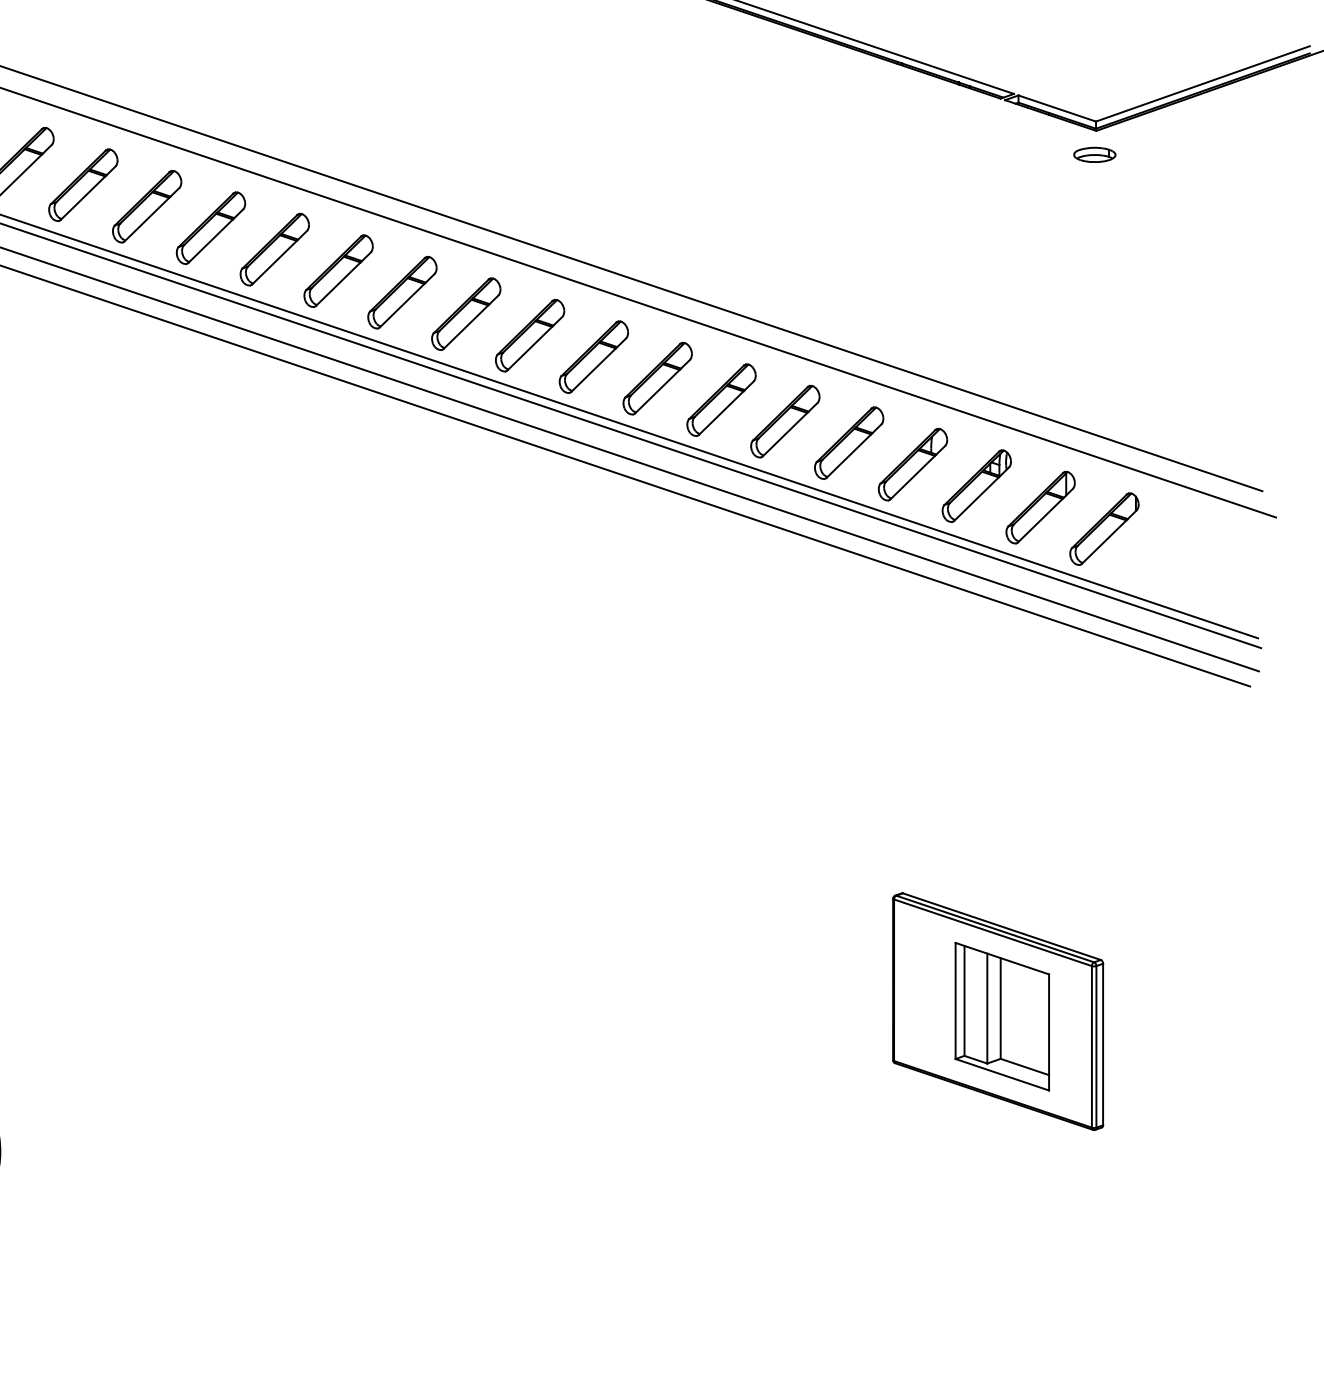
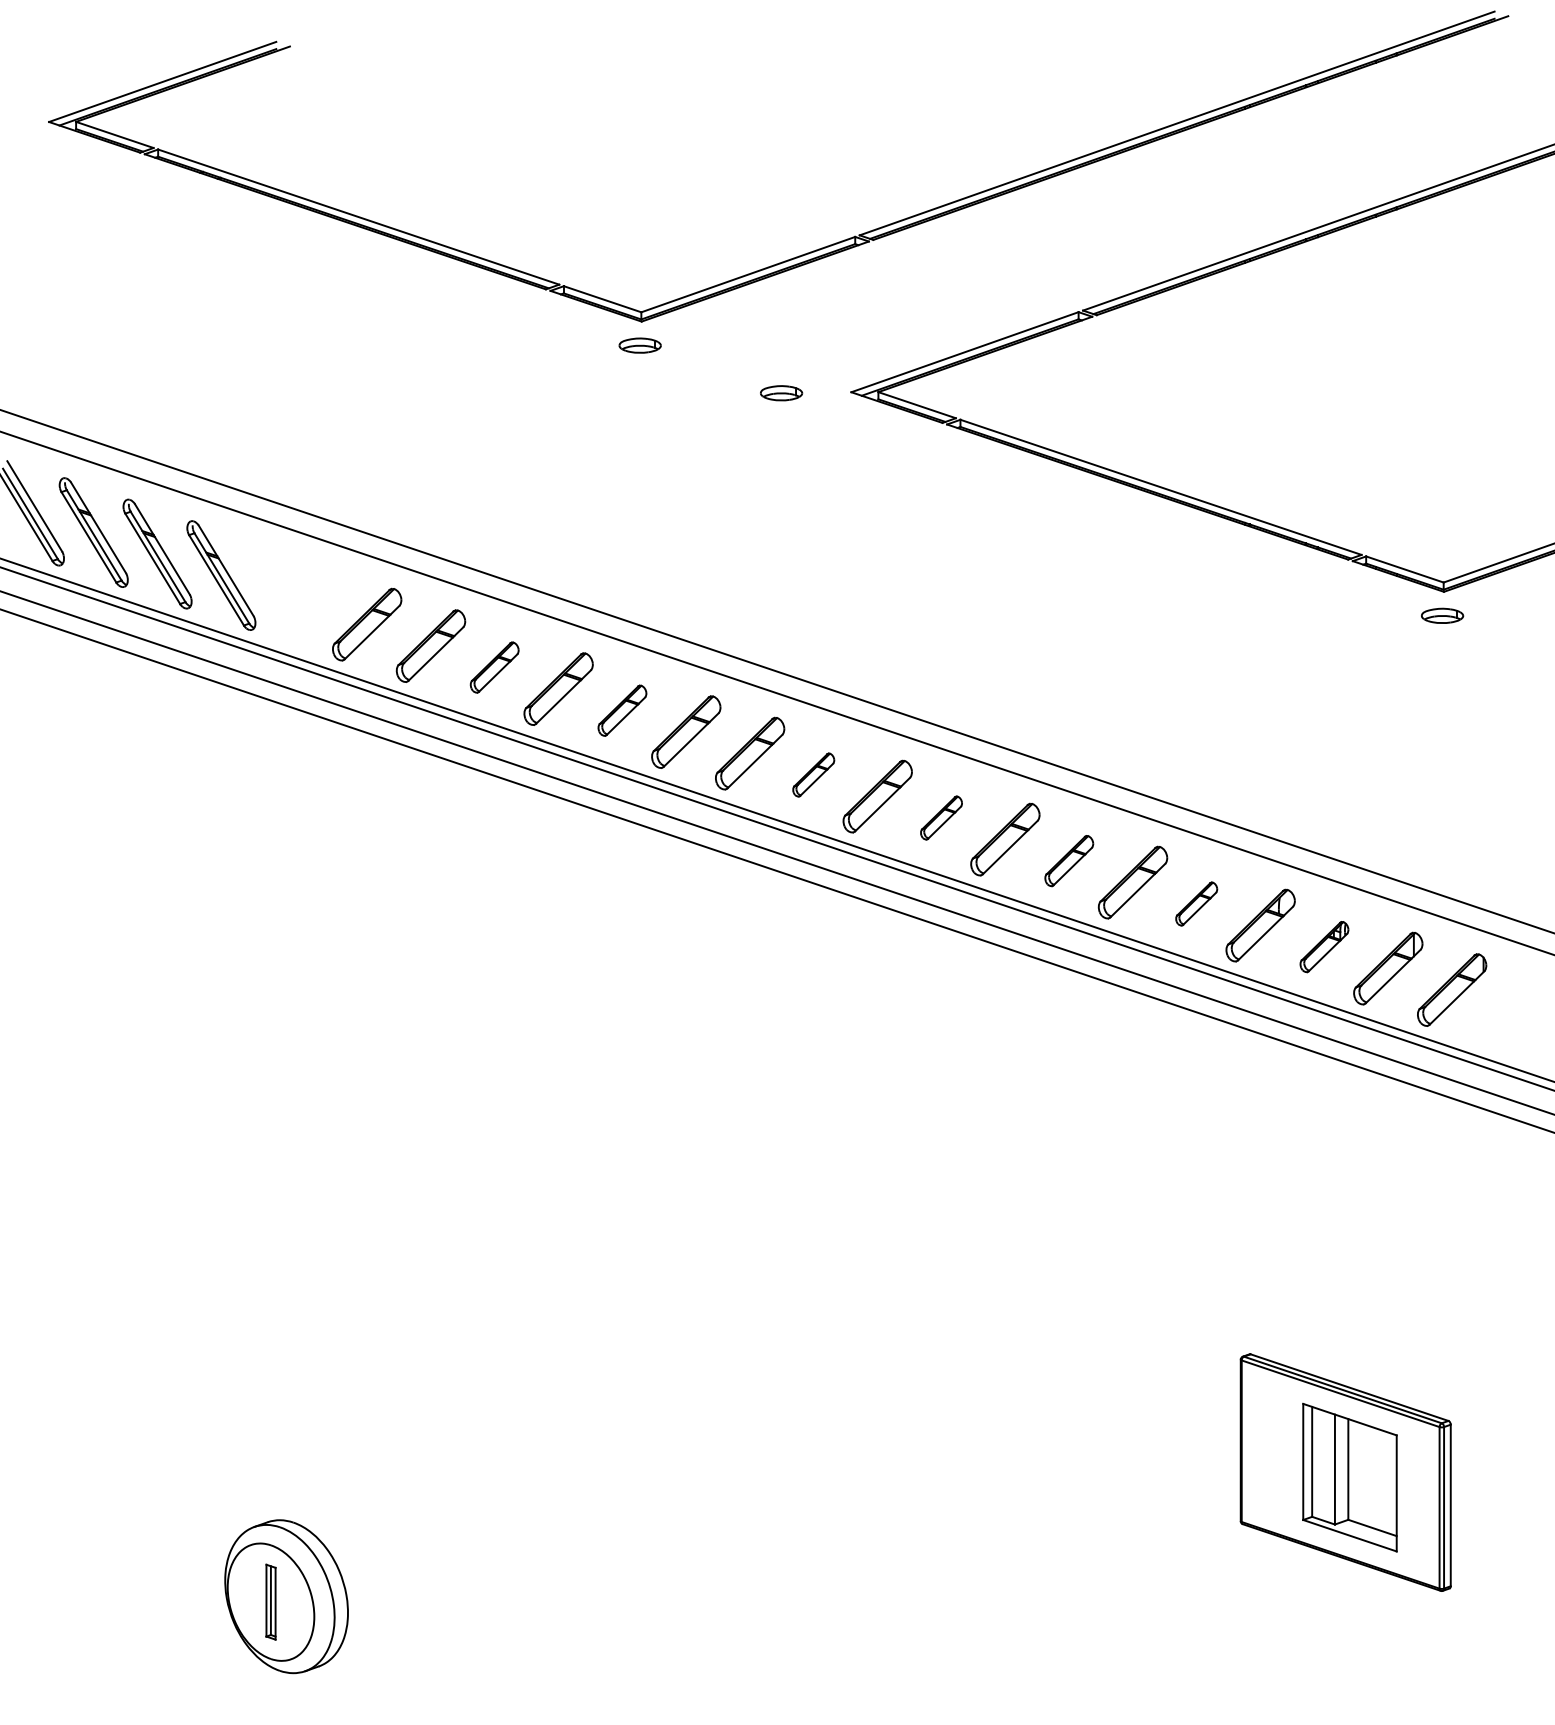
part: (146, 206) -> (494, 667), size x0.7
part: (274, 249) -> (622, 710), size x0.7
part: (465, 313) -> (813, 774), size x0.6
part: (593, 356) -> (941, 817), size x0.6
part: (721, 399) -> (1069, 860), size x0.7
part: (848, 442) -> (1196, 903), size x0.6
part: (976, 485) -> (1324, 946), size x0.7

